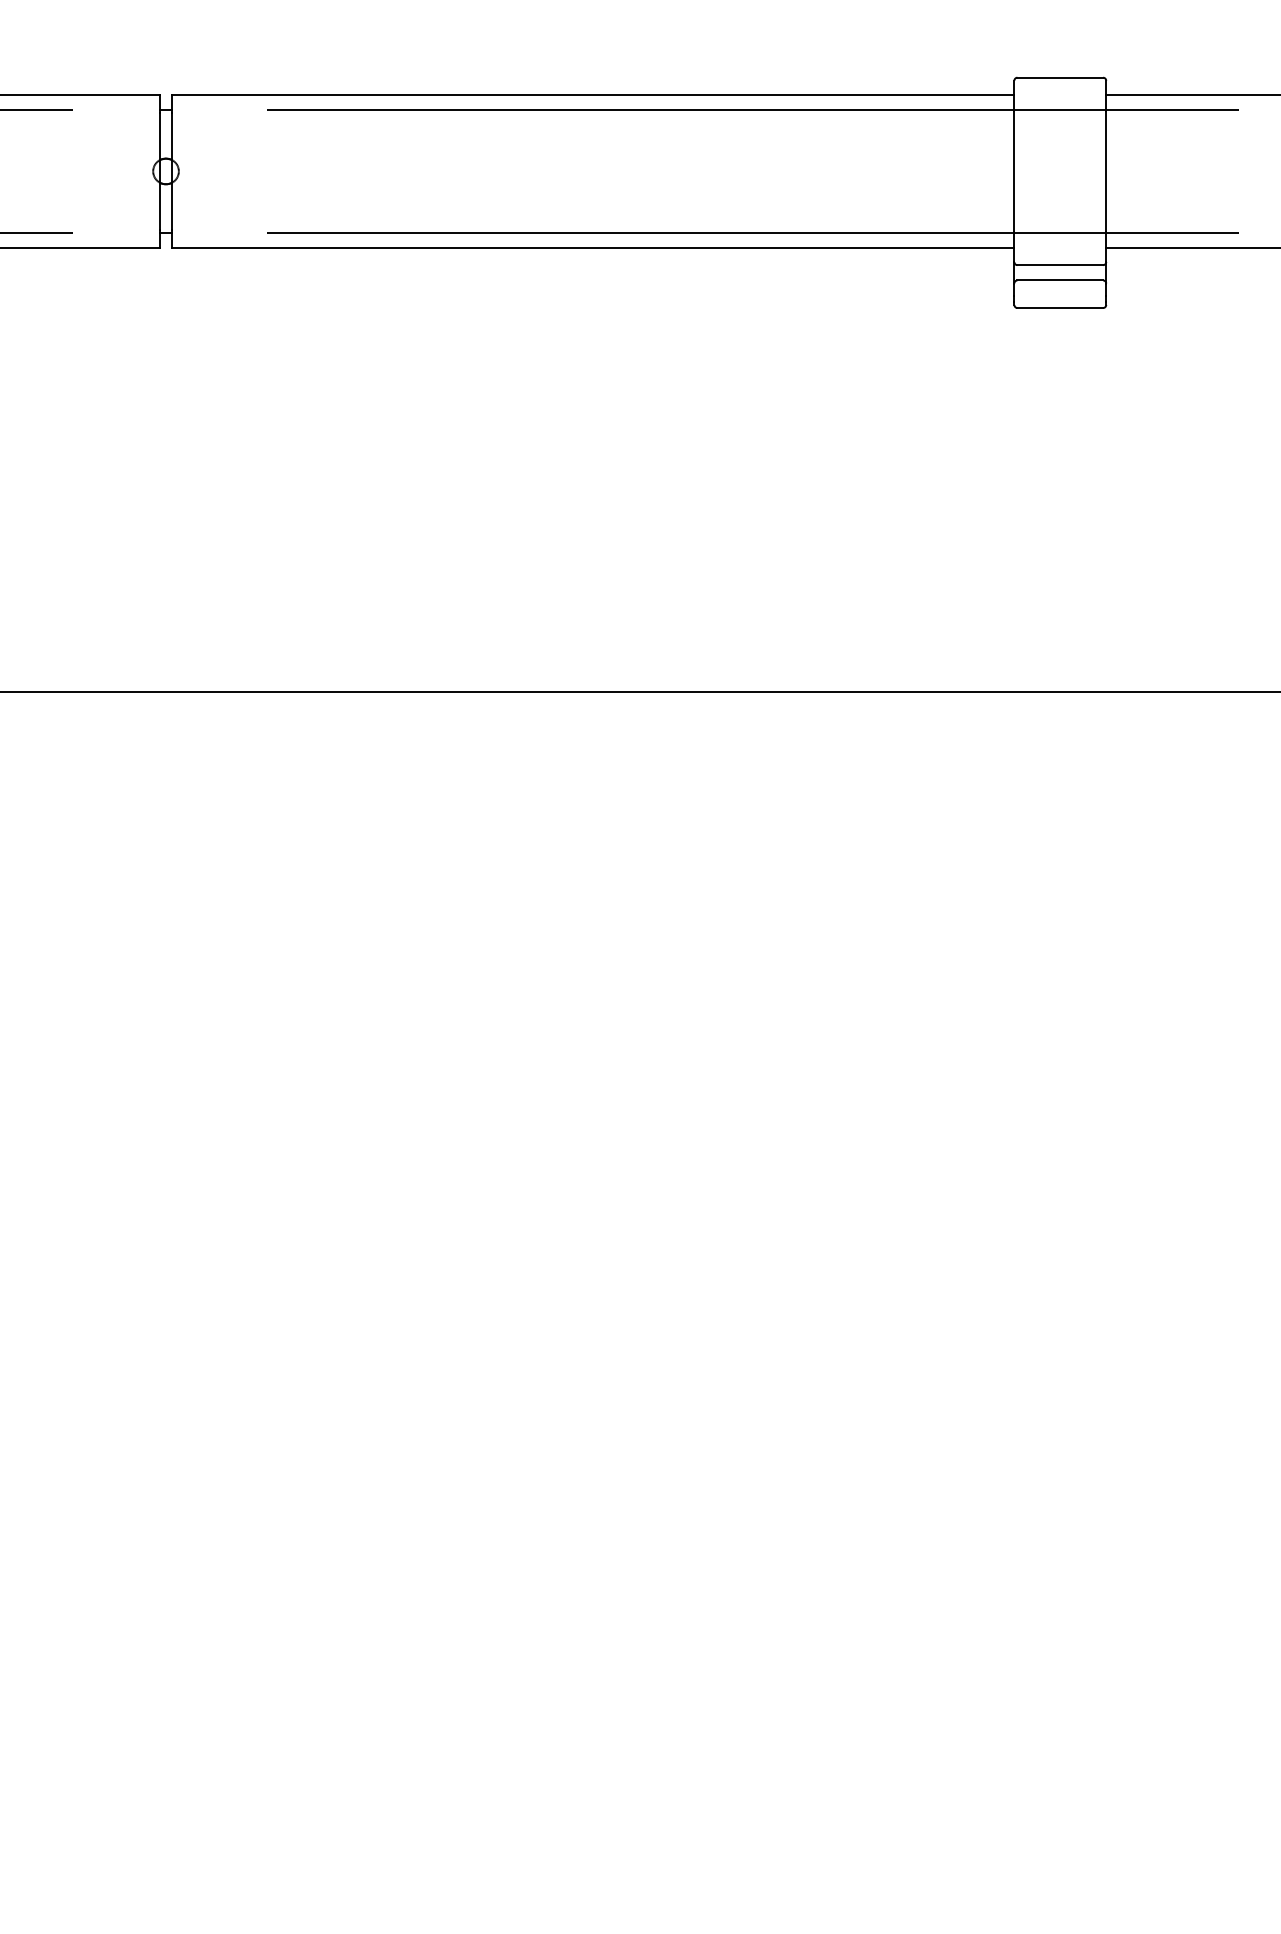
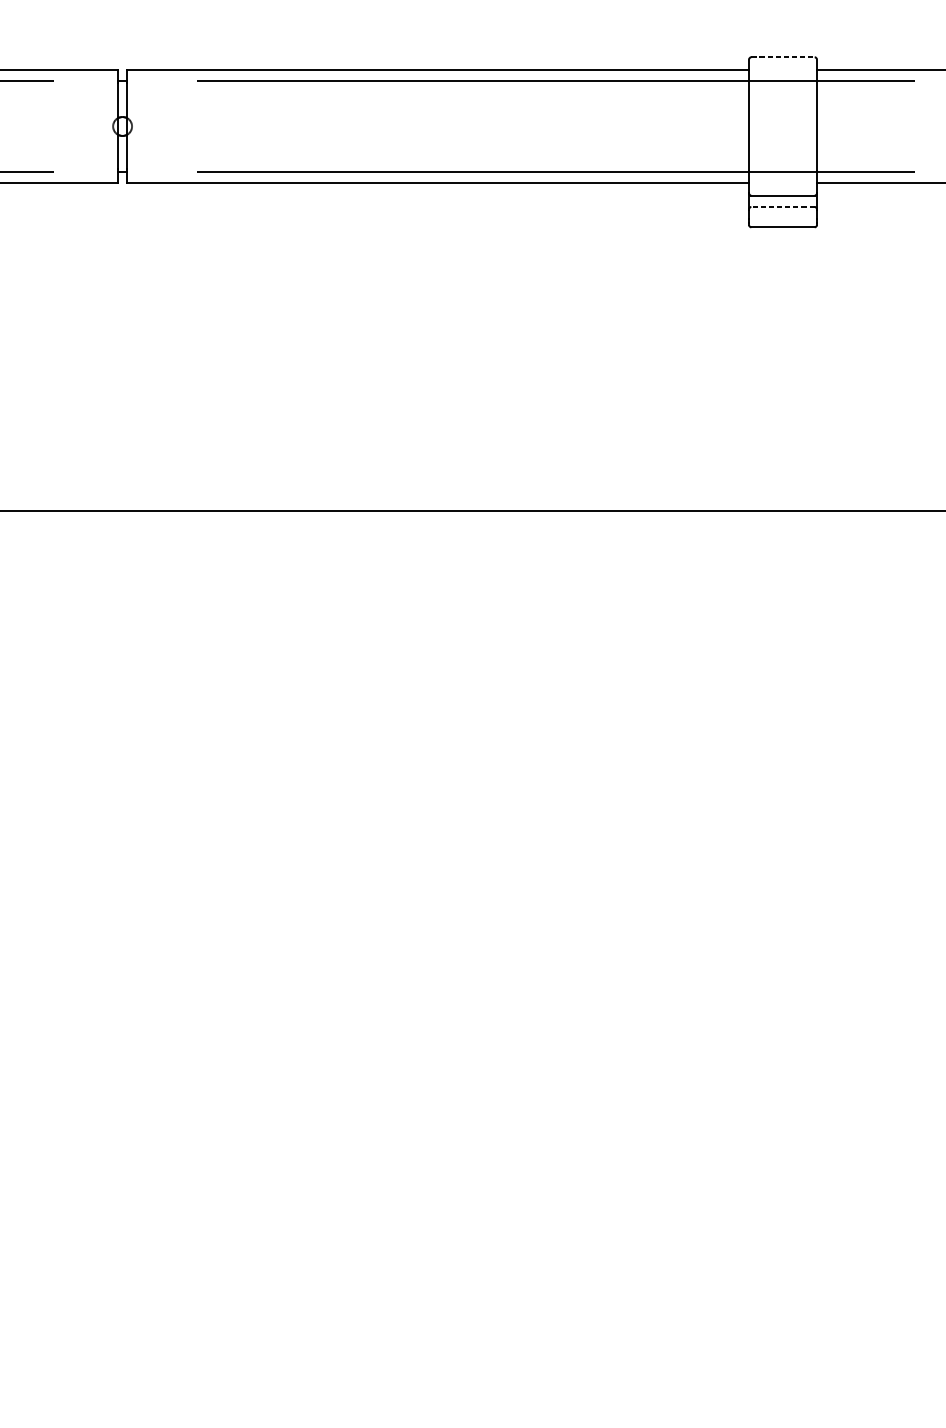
line: (1060, 77) -> (783, 57), solid -> dashed
line: (1060, 280) -> (783, 207), solid -> dashed

